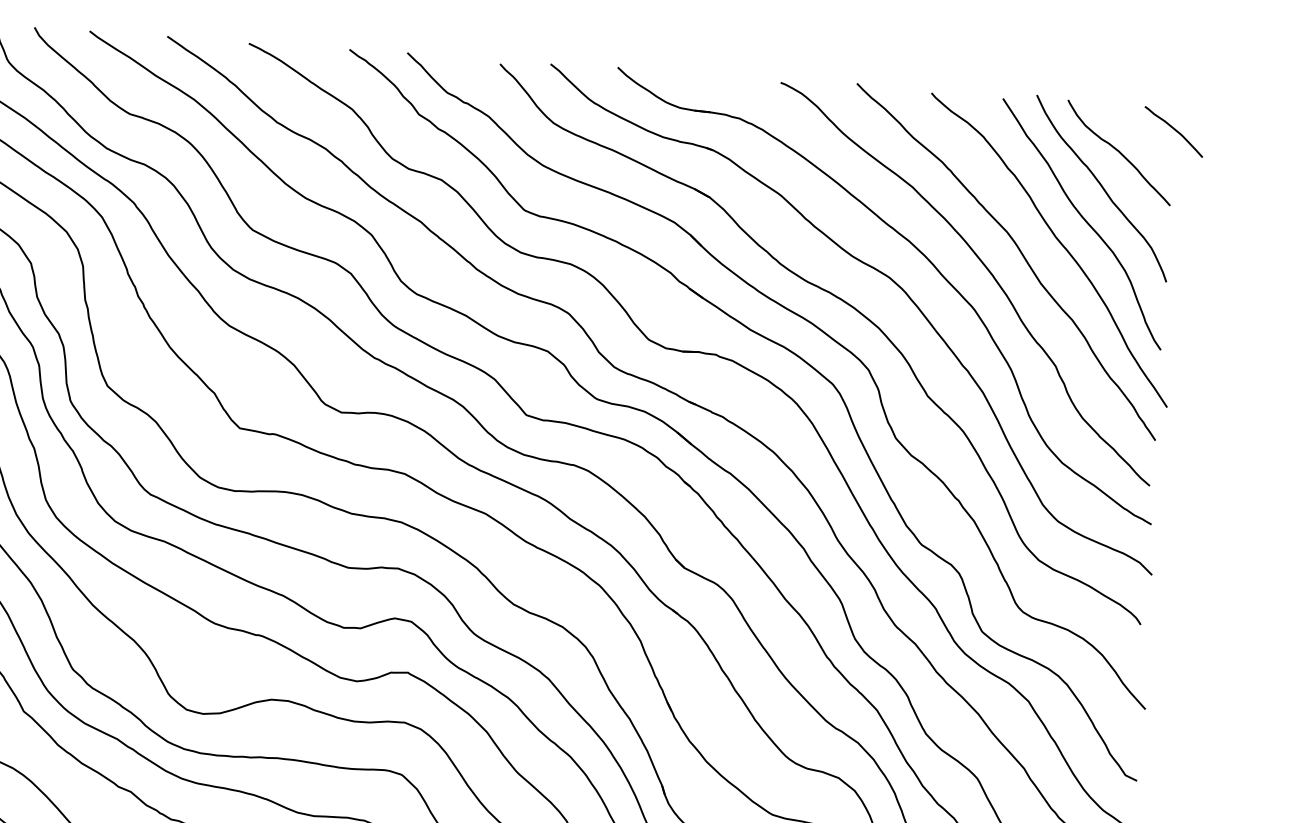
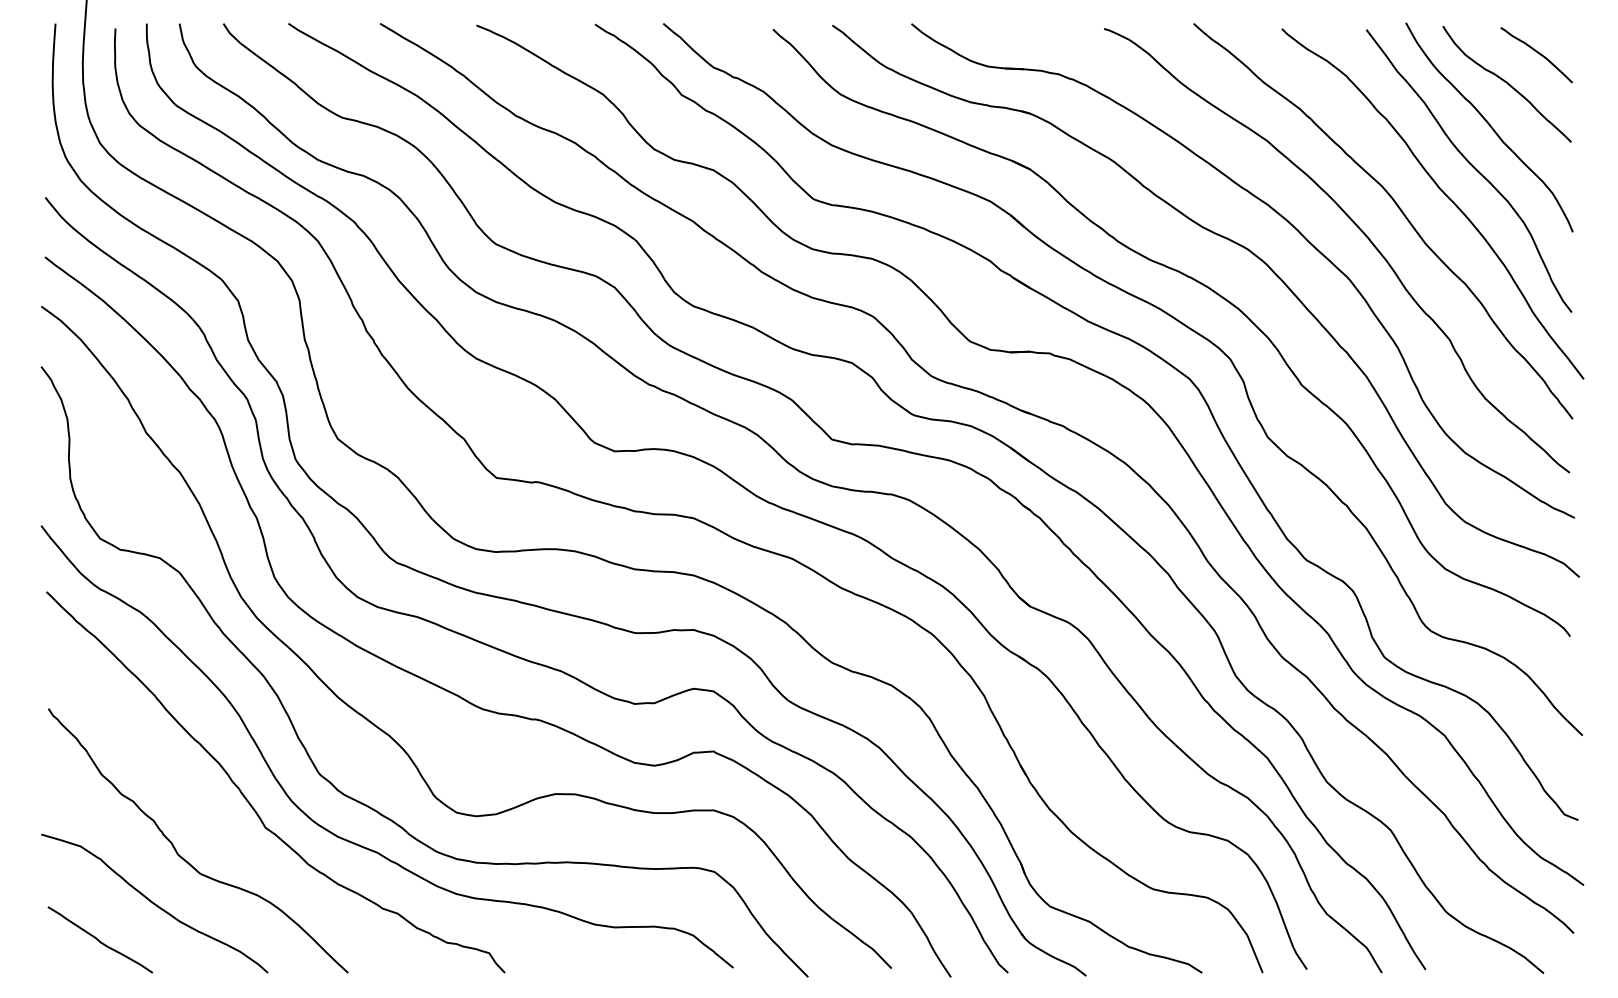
curve: (1174, 130) -> (1537, 53), moved

